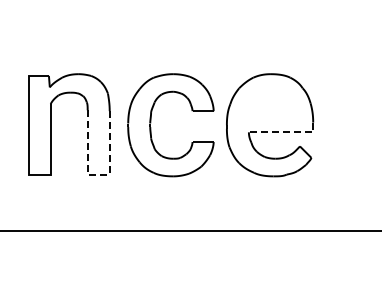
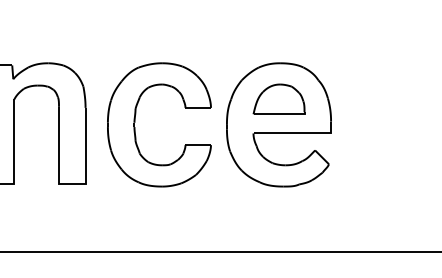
part: (270, 103) -> (279, 98), added
line: (286, 132) -> (298, 133), dashed -> solid
line: (98, 174) -> (72, 184), dashed -> solid

